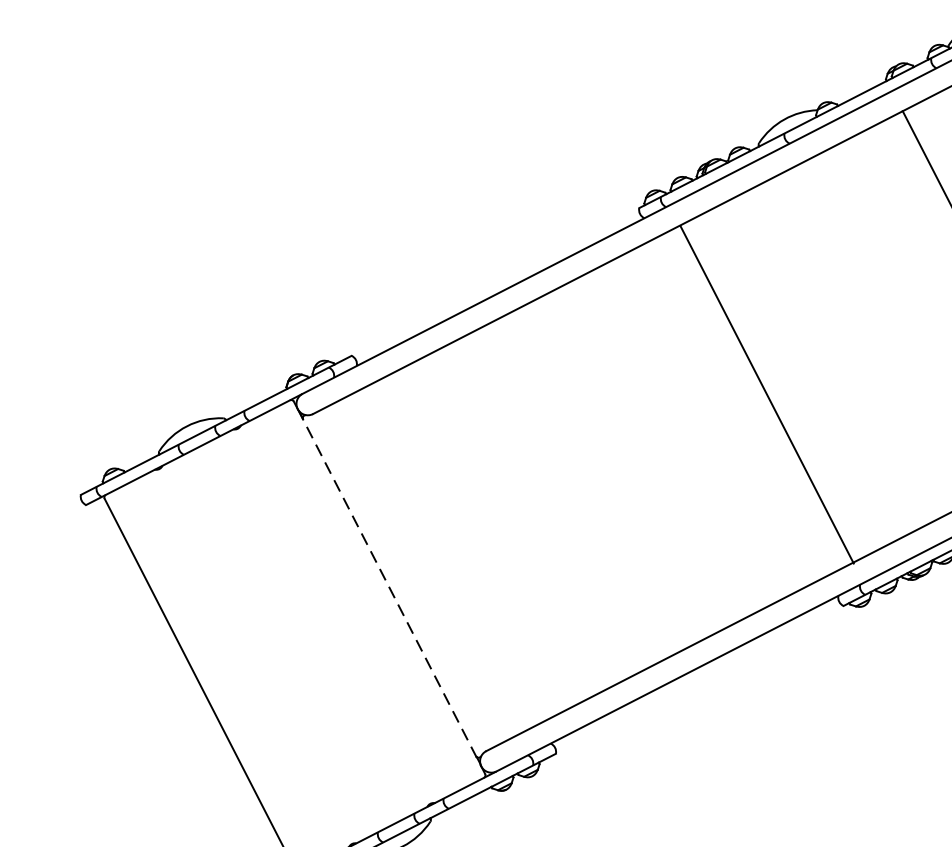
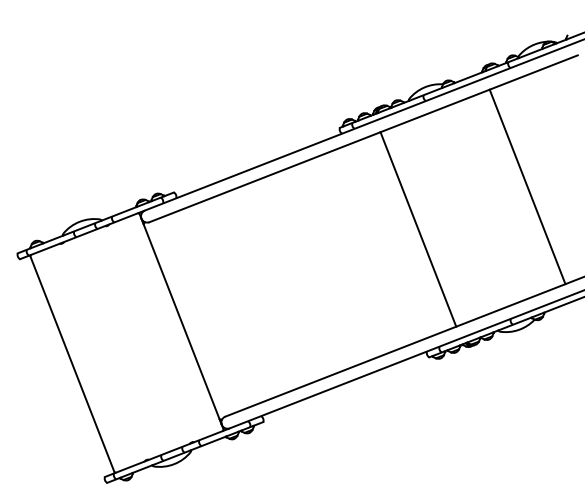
line: (767, 395) -> (418, 229), moved
line: (389, 587) -> (181, 321), dashed -> solid

